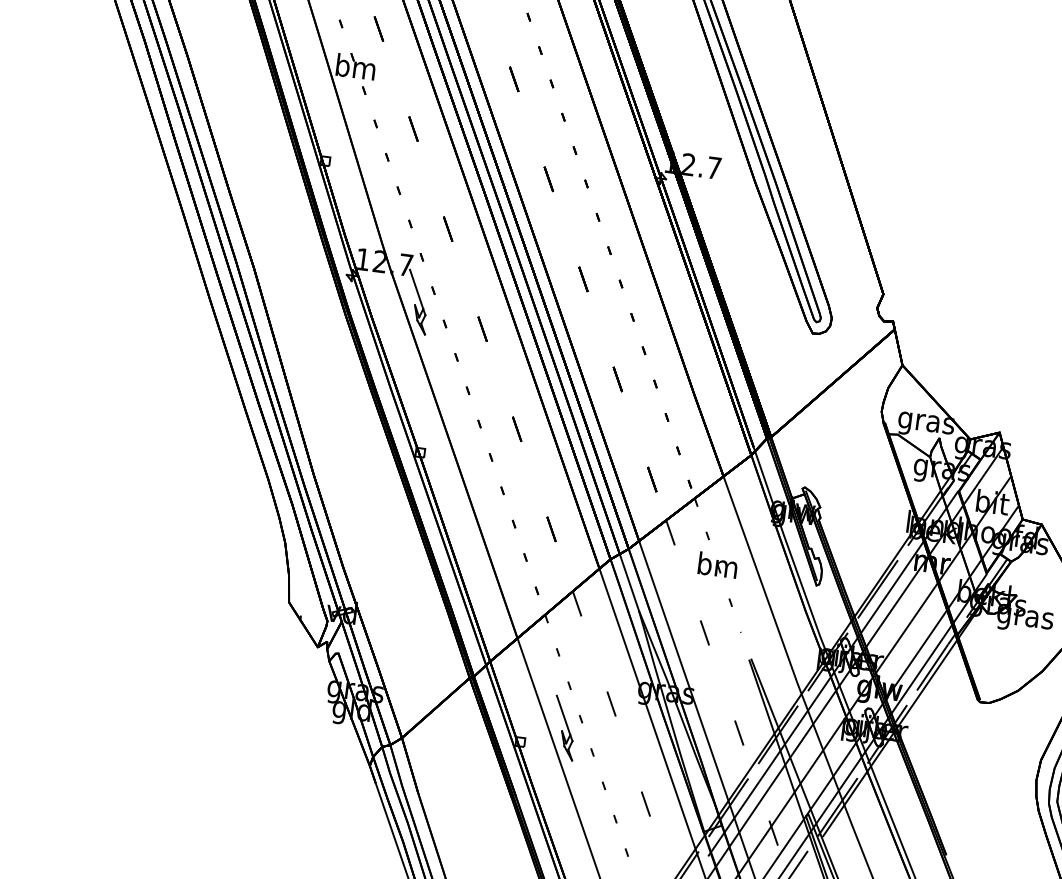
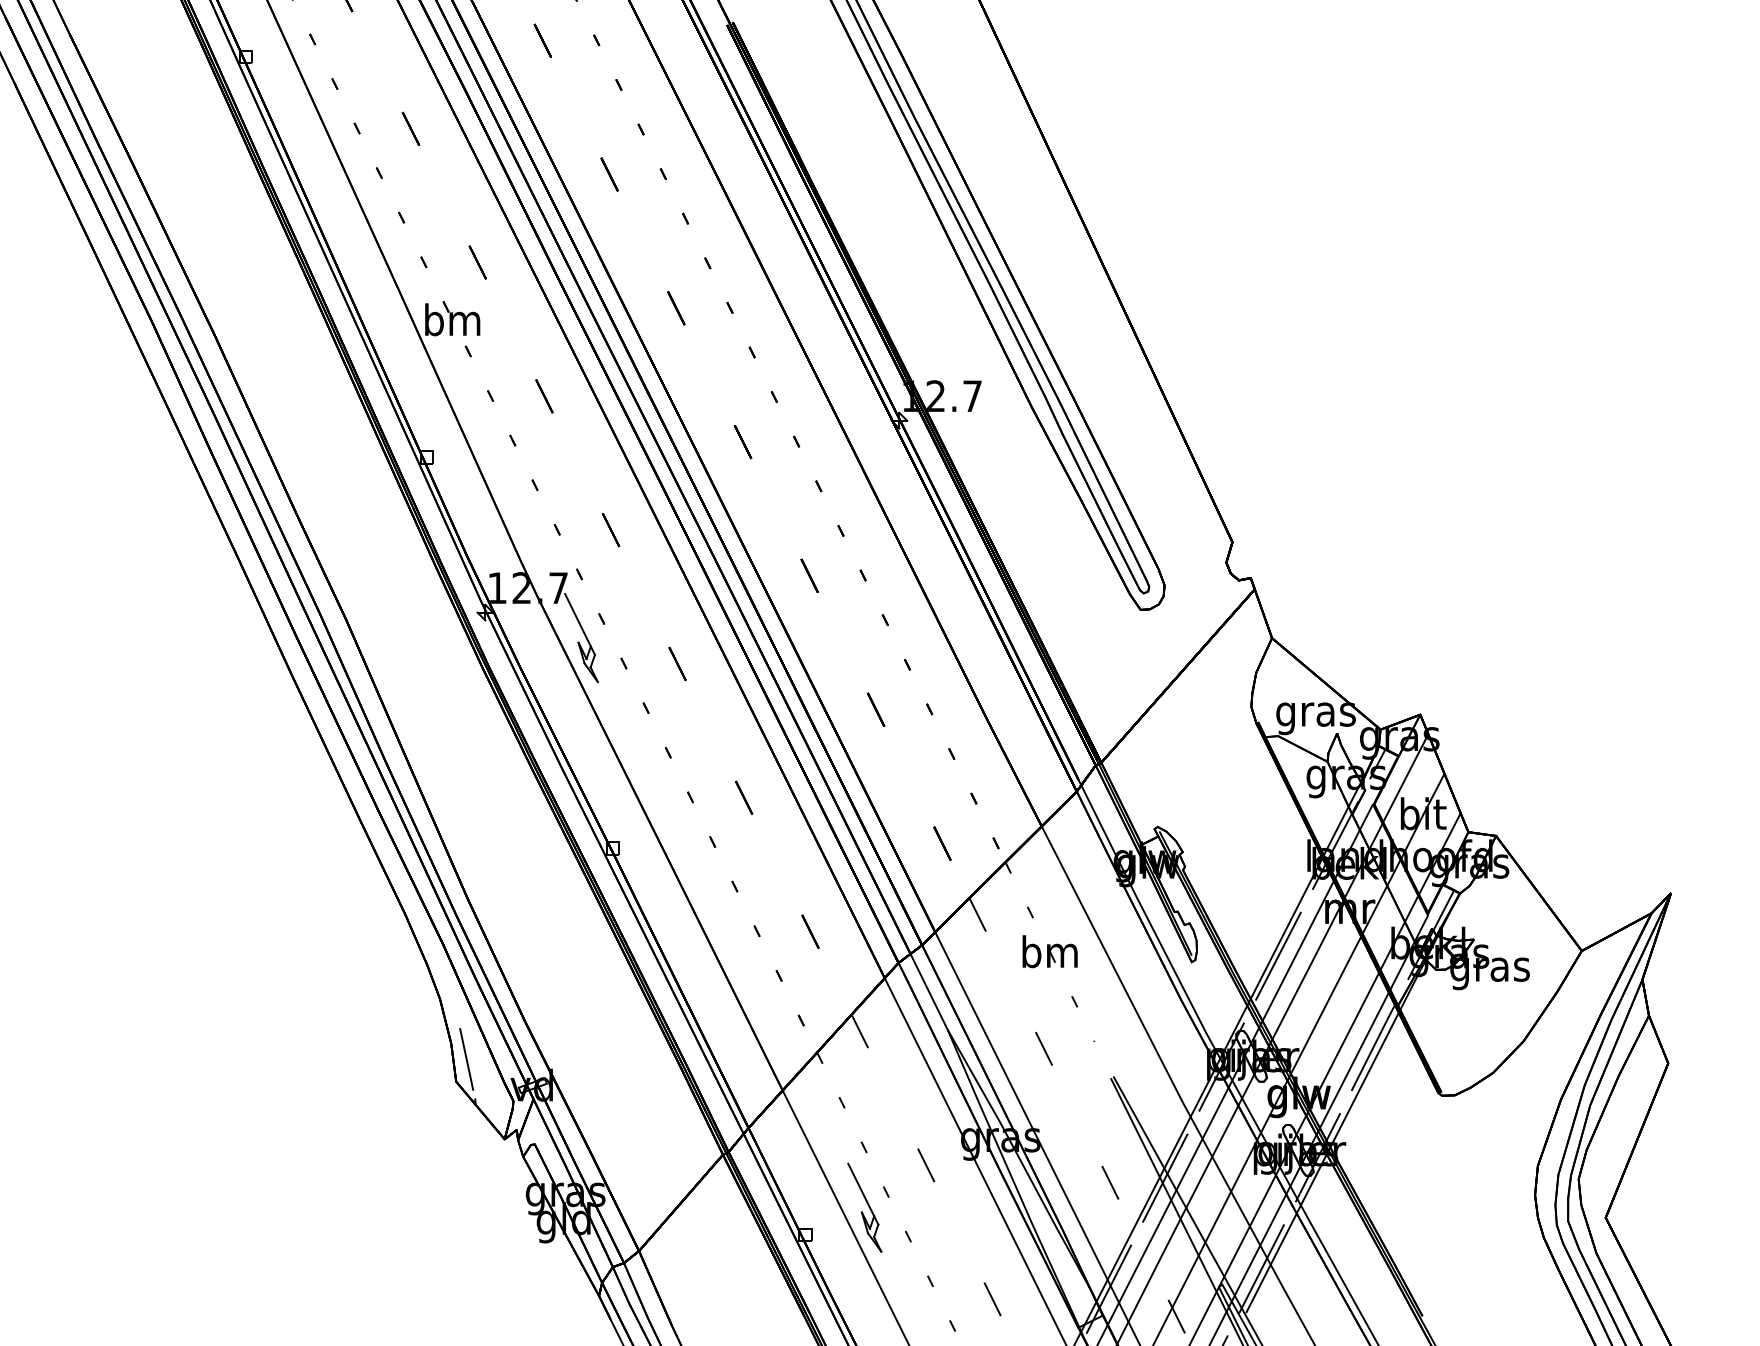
line: (298, 587) -> (466, 1059), added

